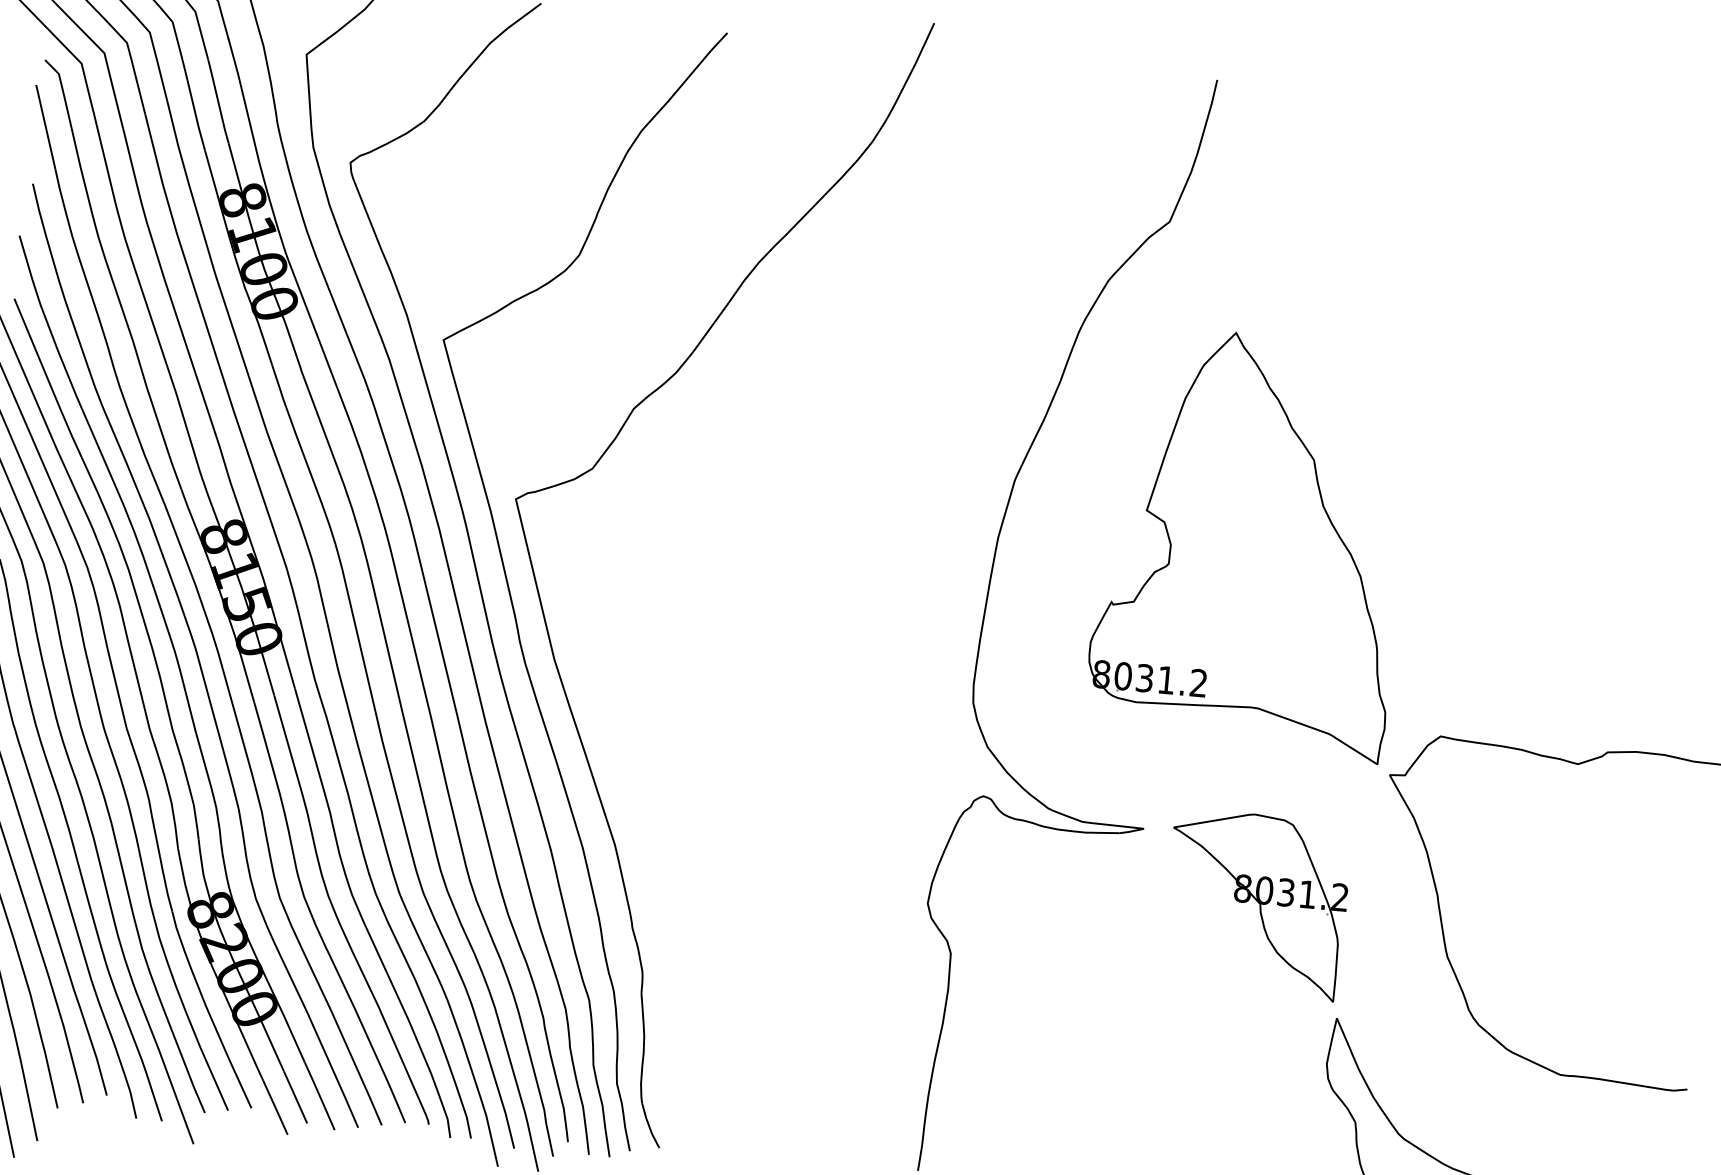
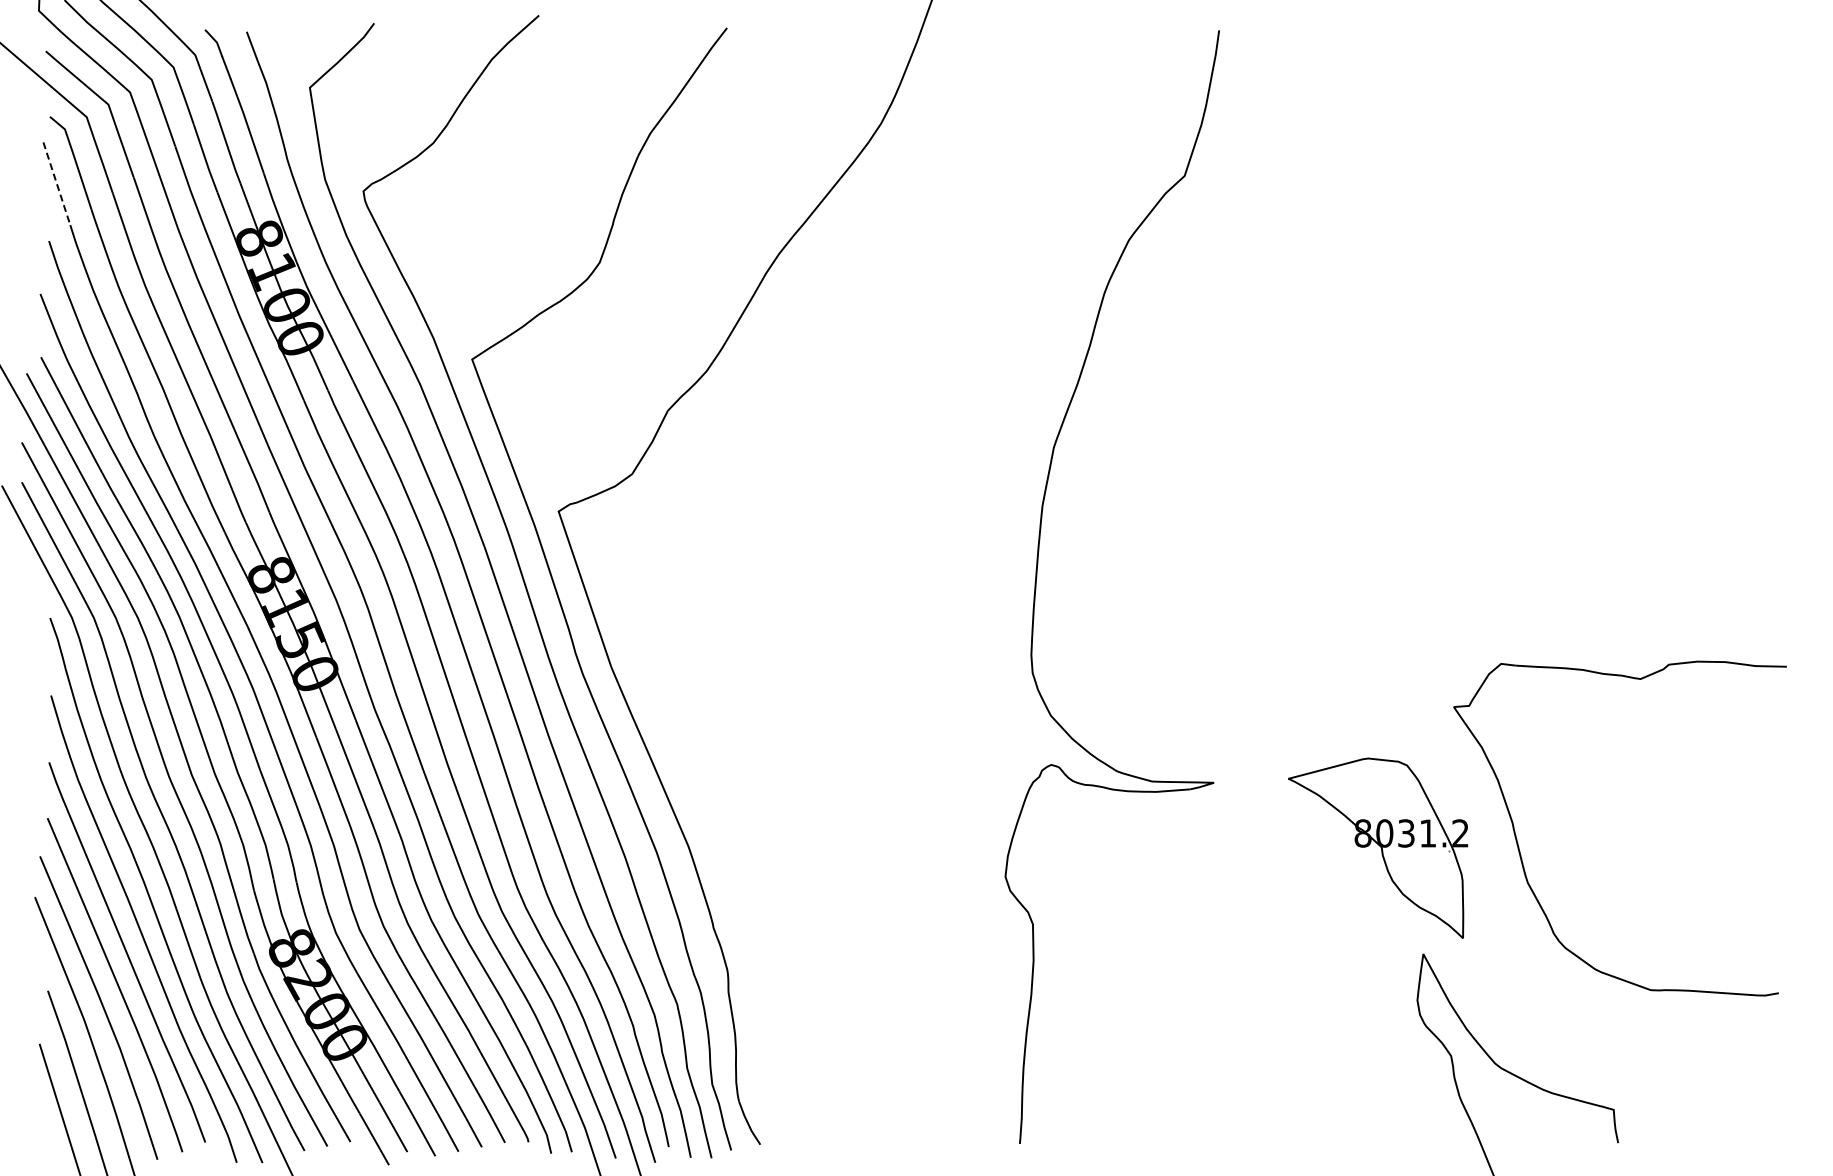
line: (46, 128) -> (57, 184), solid -> dashed
part: (1250, 543) -> (1294, 488), removed
part: (1257, 904) -> (1378, 847), moved

